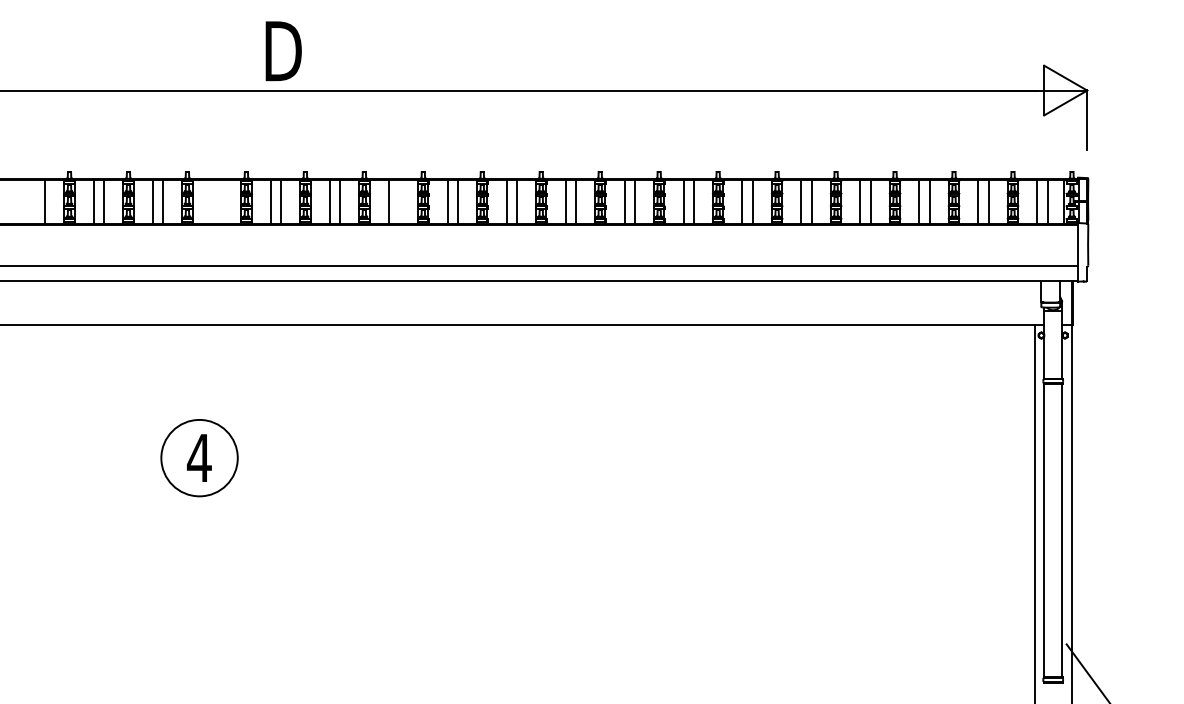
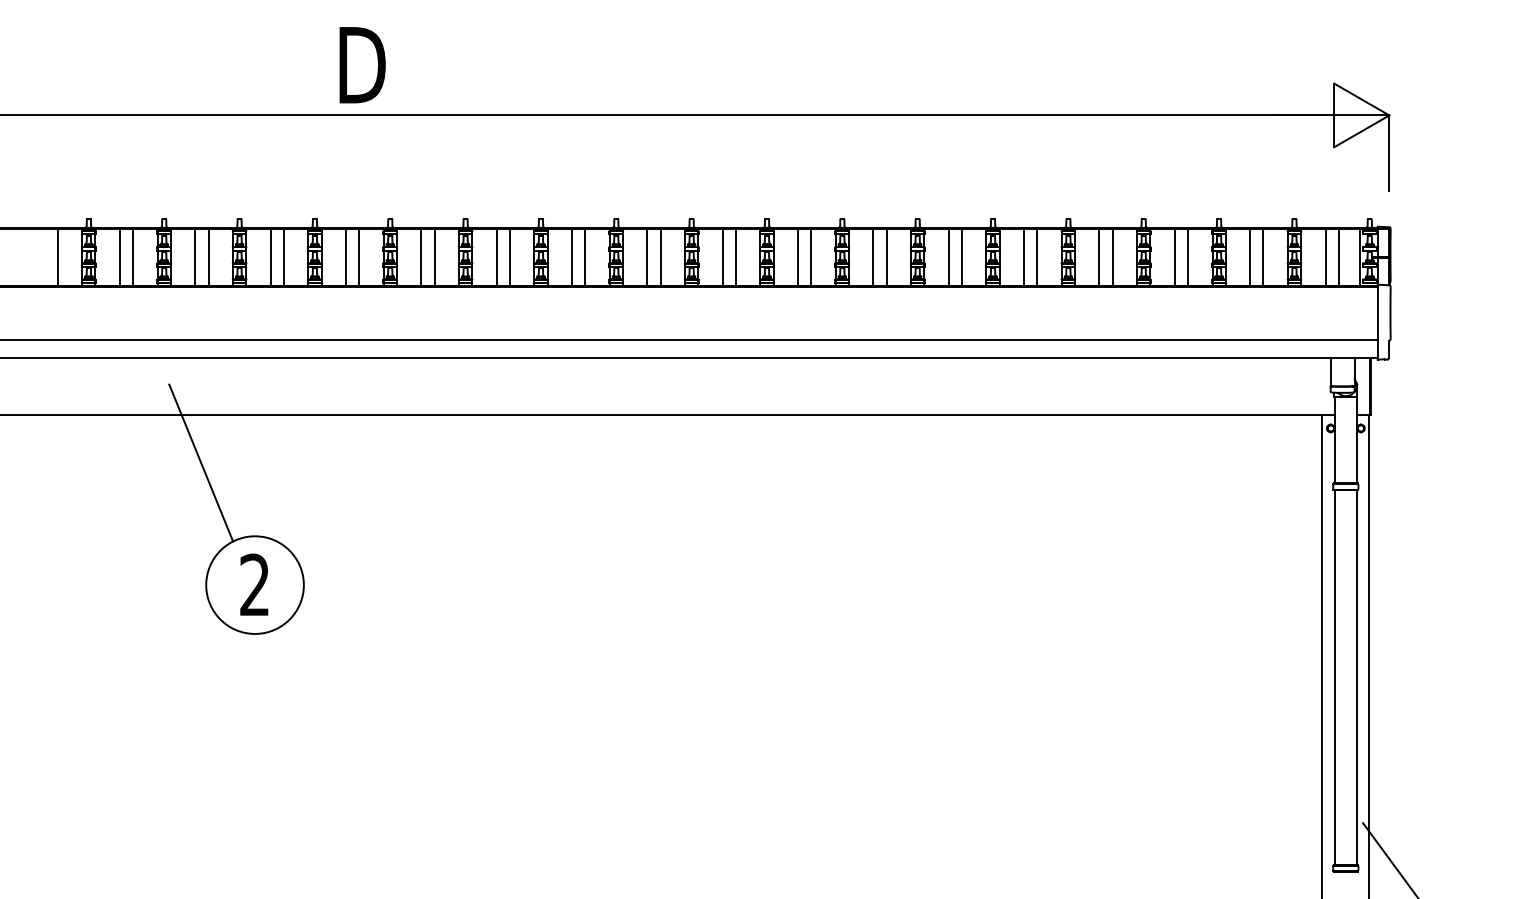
line: (211, 201) -> (270, 257), added
line: (221, 201) -> (283, 257), added
line: (398, 201) -> (509, 257), added
line: (157, 362) -> (201, 462), added
text: (199, 457) -> (254, 584), 4 -> 2

